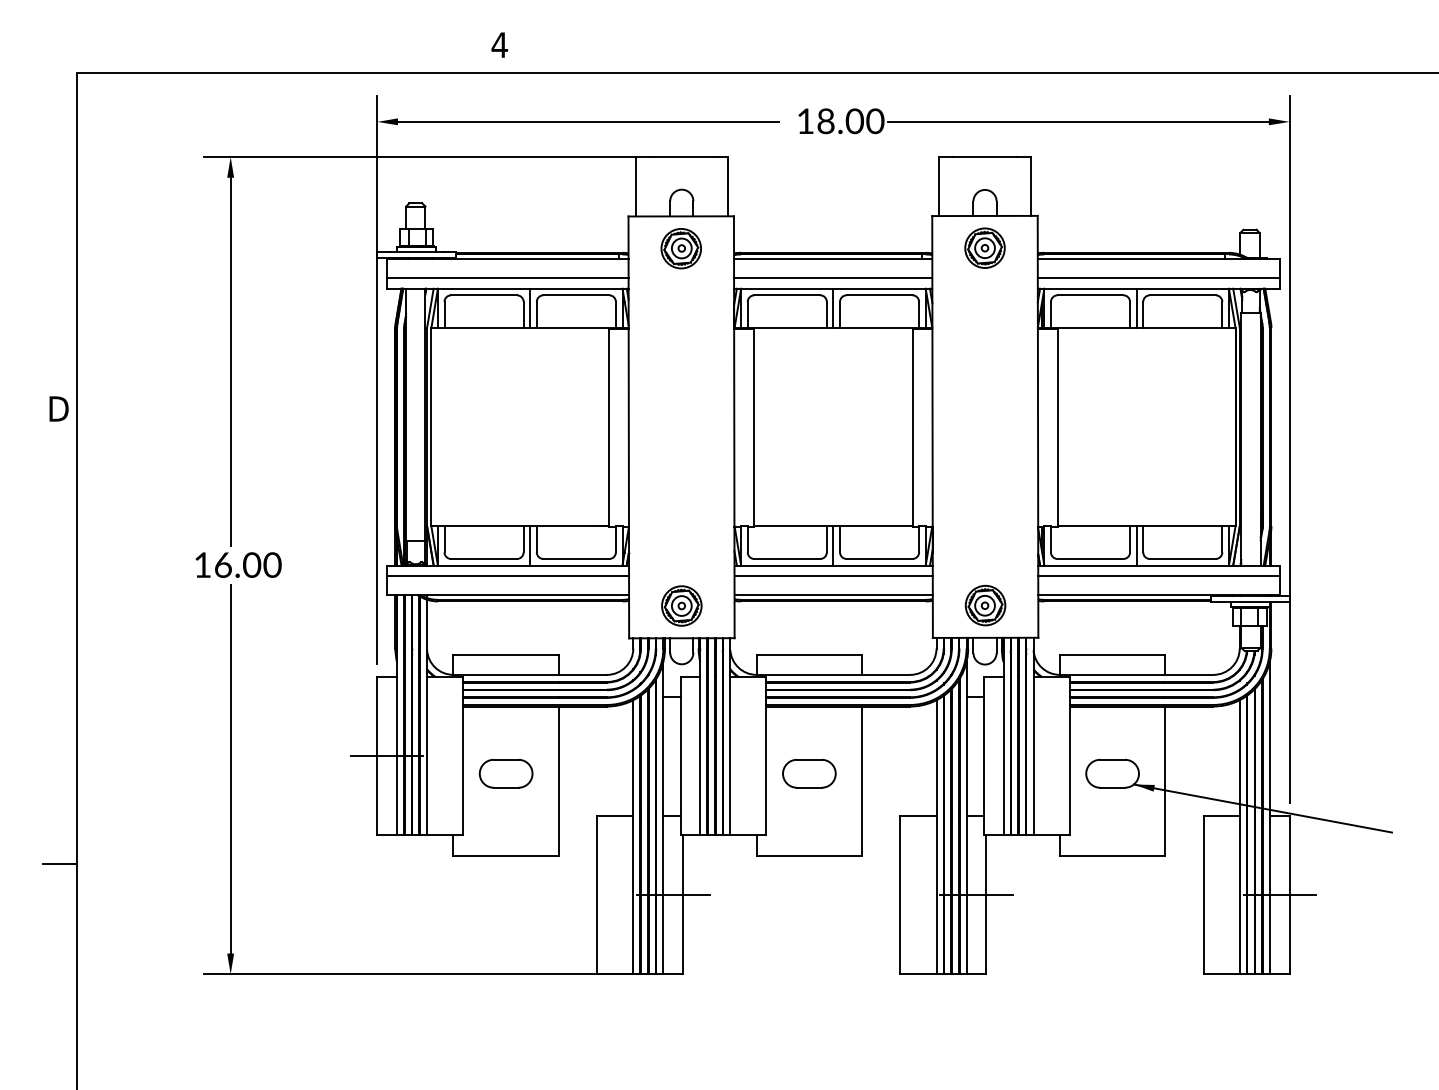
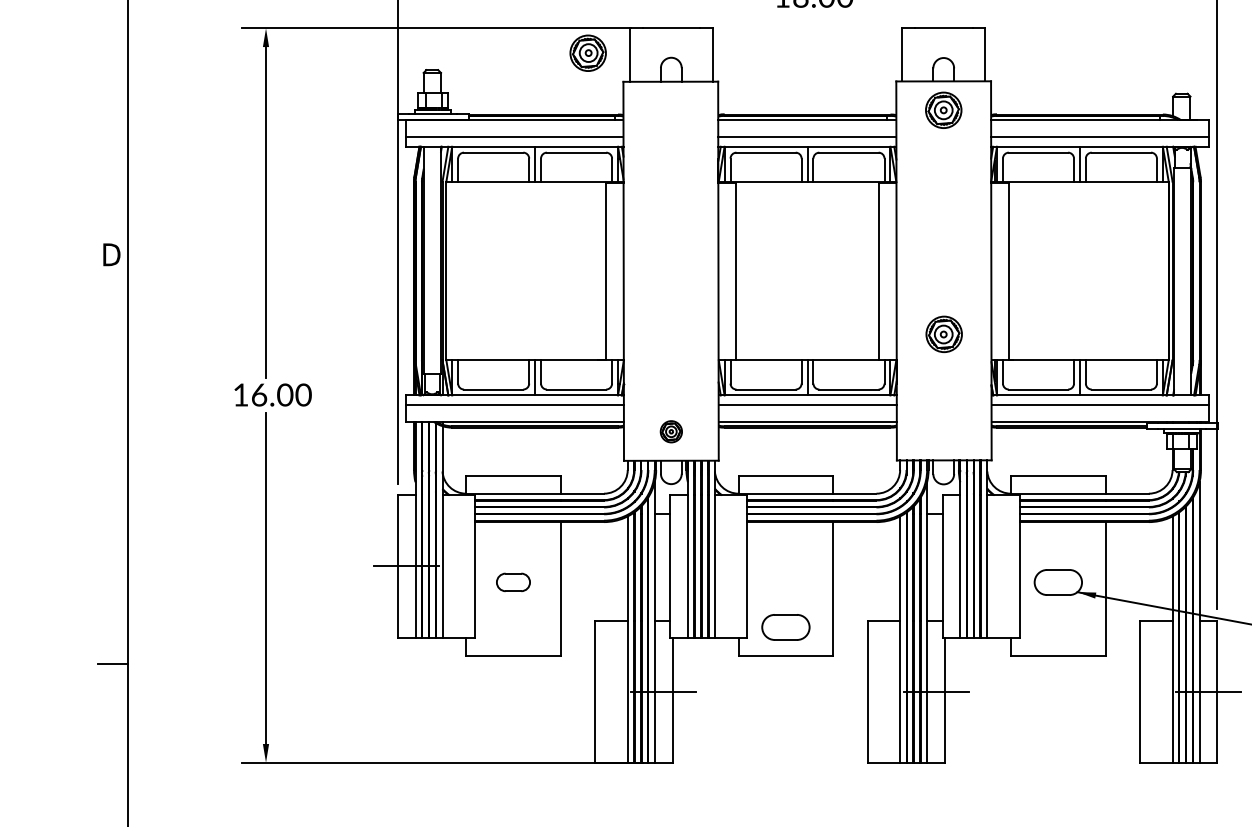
part: (680, 248) -> (587, 53), moved
part: (681, 605) -> (671, 431), size x0.6
part: (985, 605) -> (944, 334), moved
part: (505, 773) -> (512, 582), size x0.7
part: (809, 773) -> (786, 627), moved

